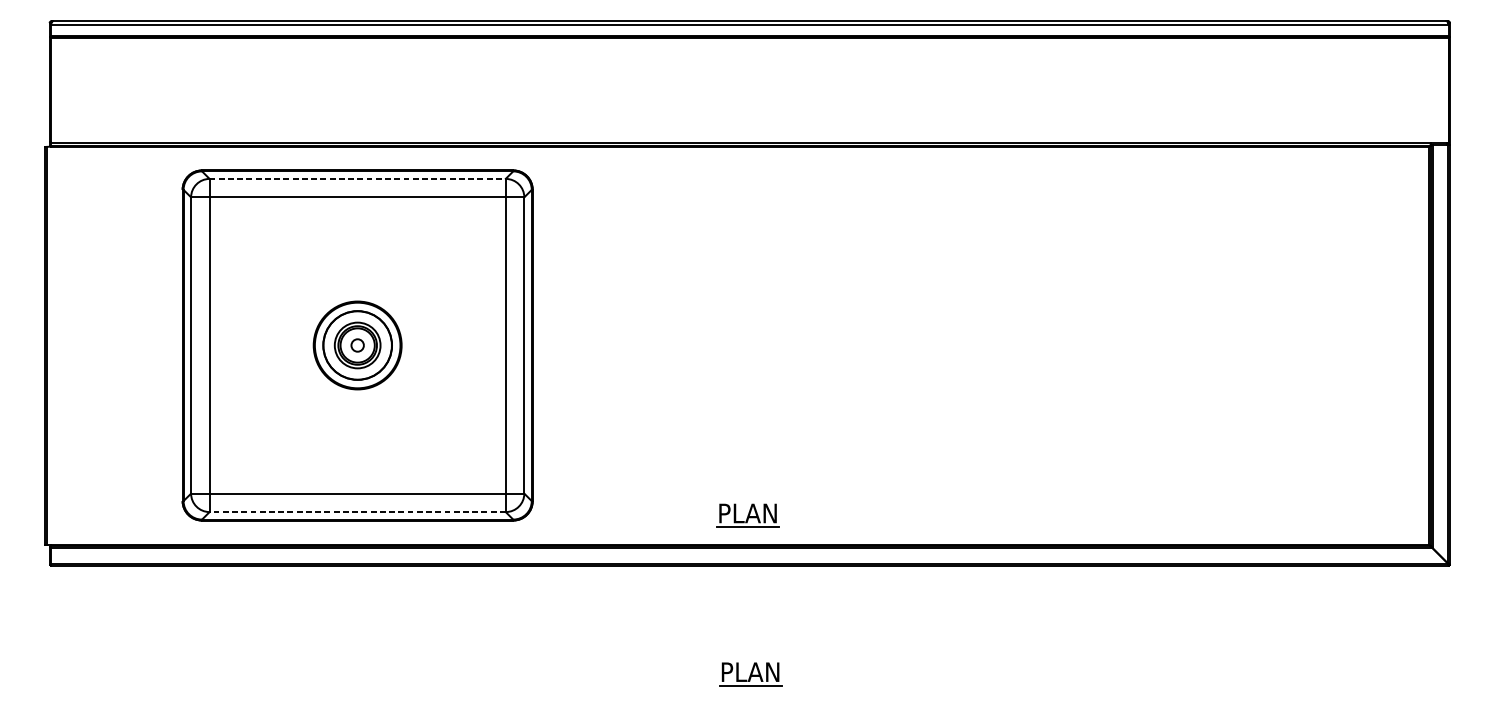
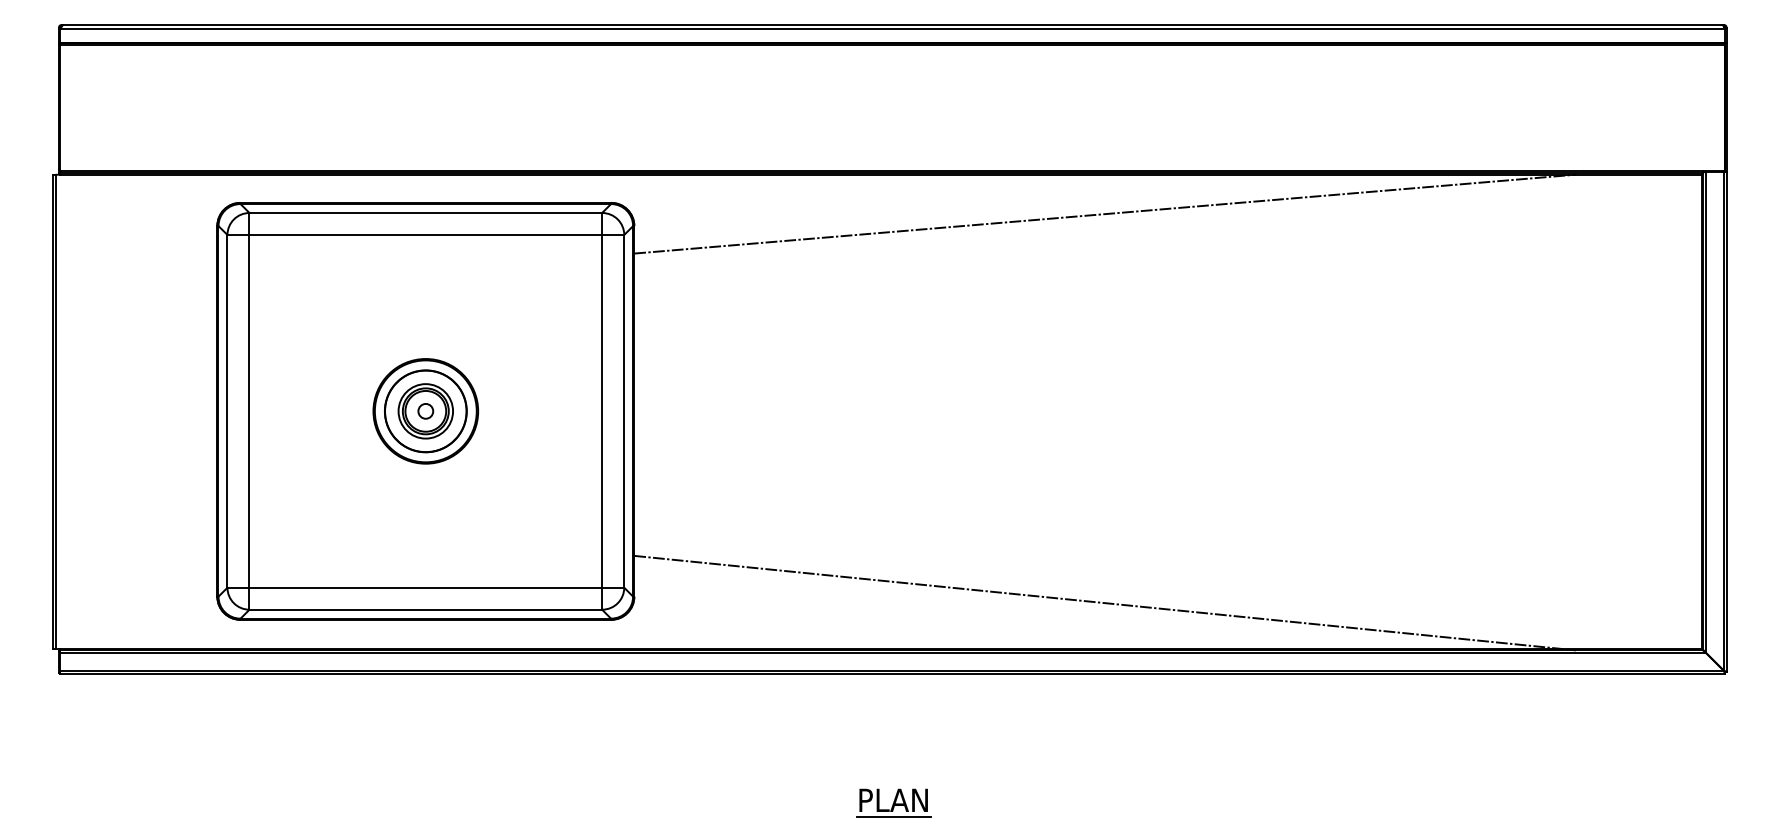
line: (358, 178) -> (426, 212), dashed -> solid
line: (928, 179) -> (1105, 213), added
line: (928, 506) -> (1105, 602), added
line: (357, 511) -> (425, 609), dashed -> solid
part: (747, 515) -> (890, 613), removed

